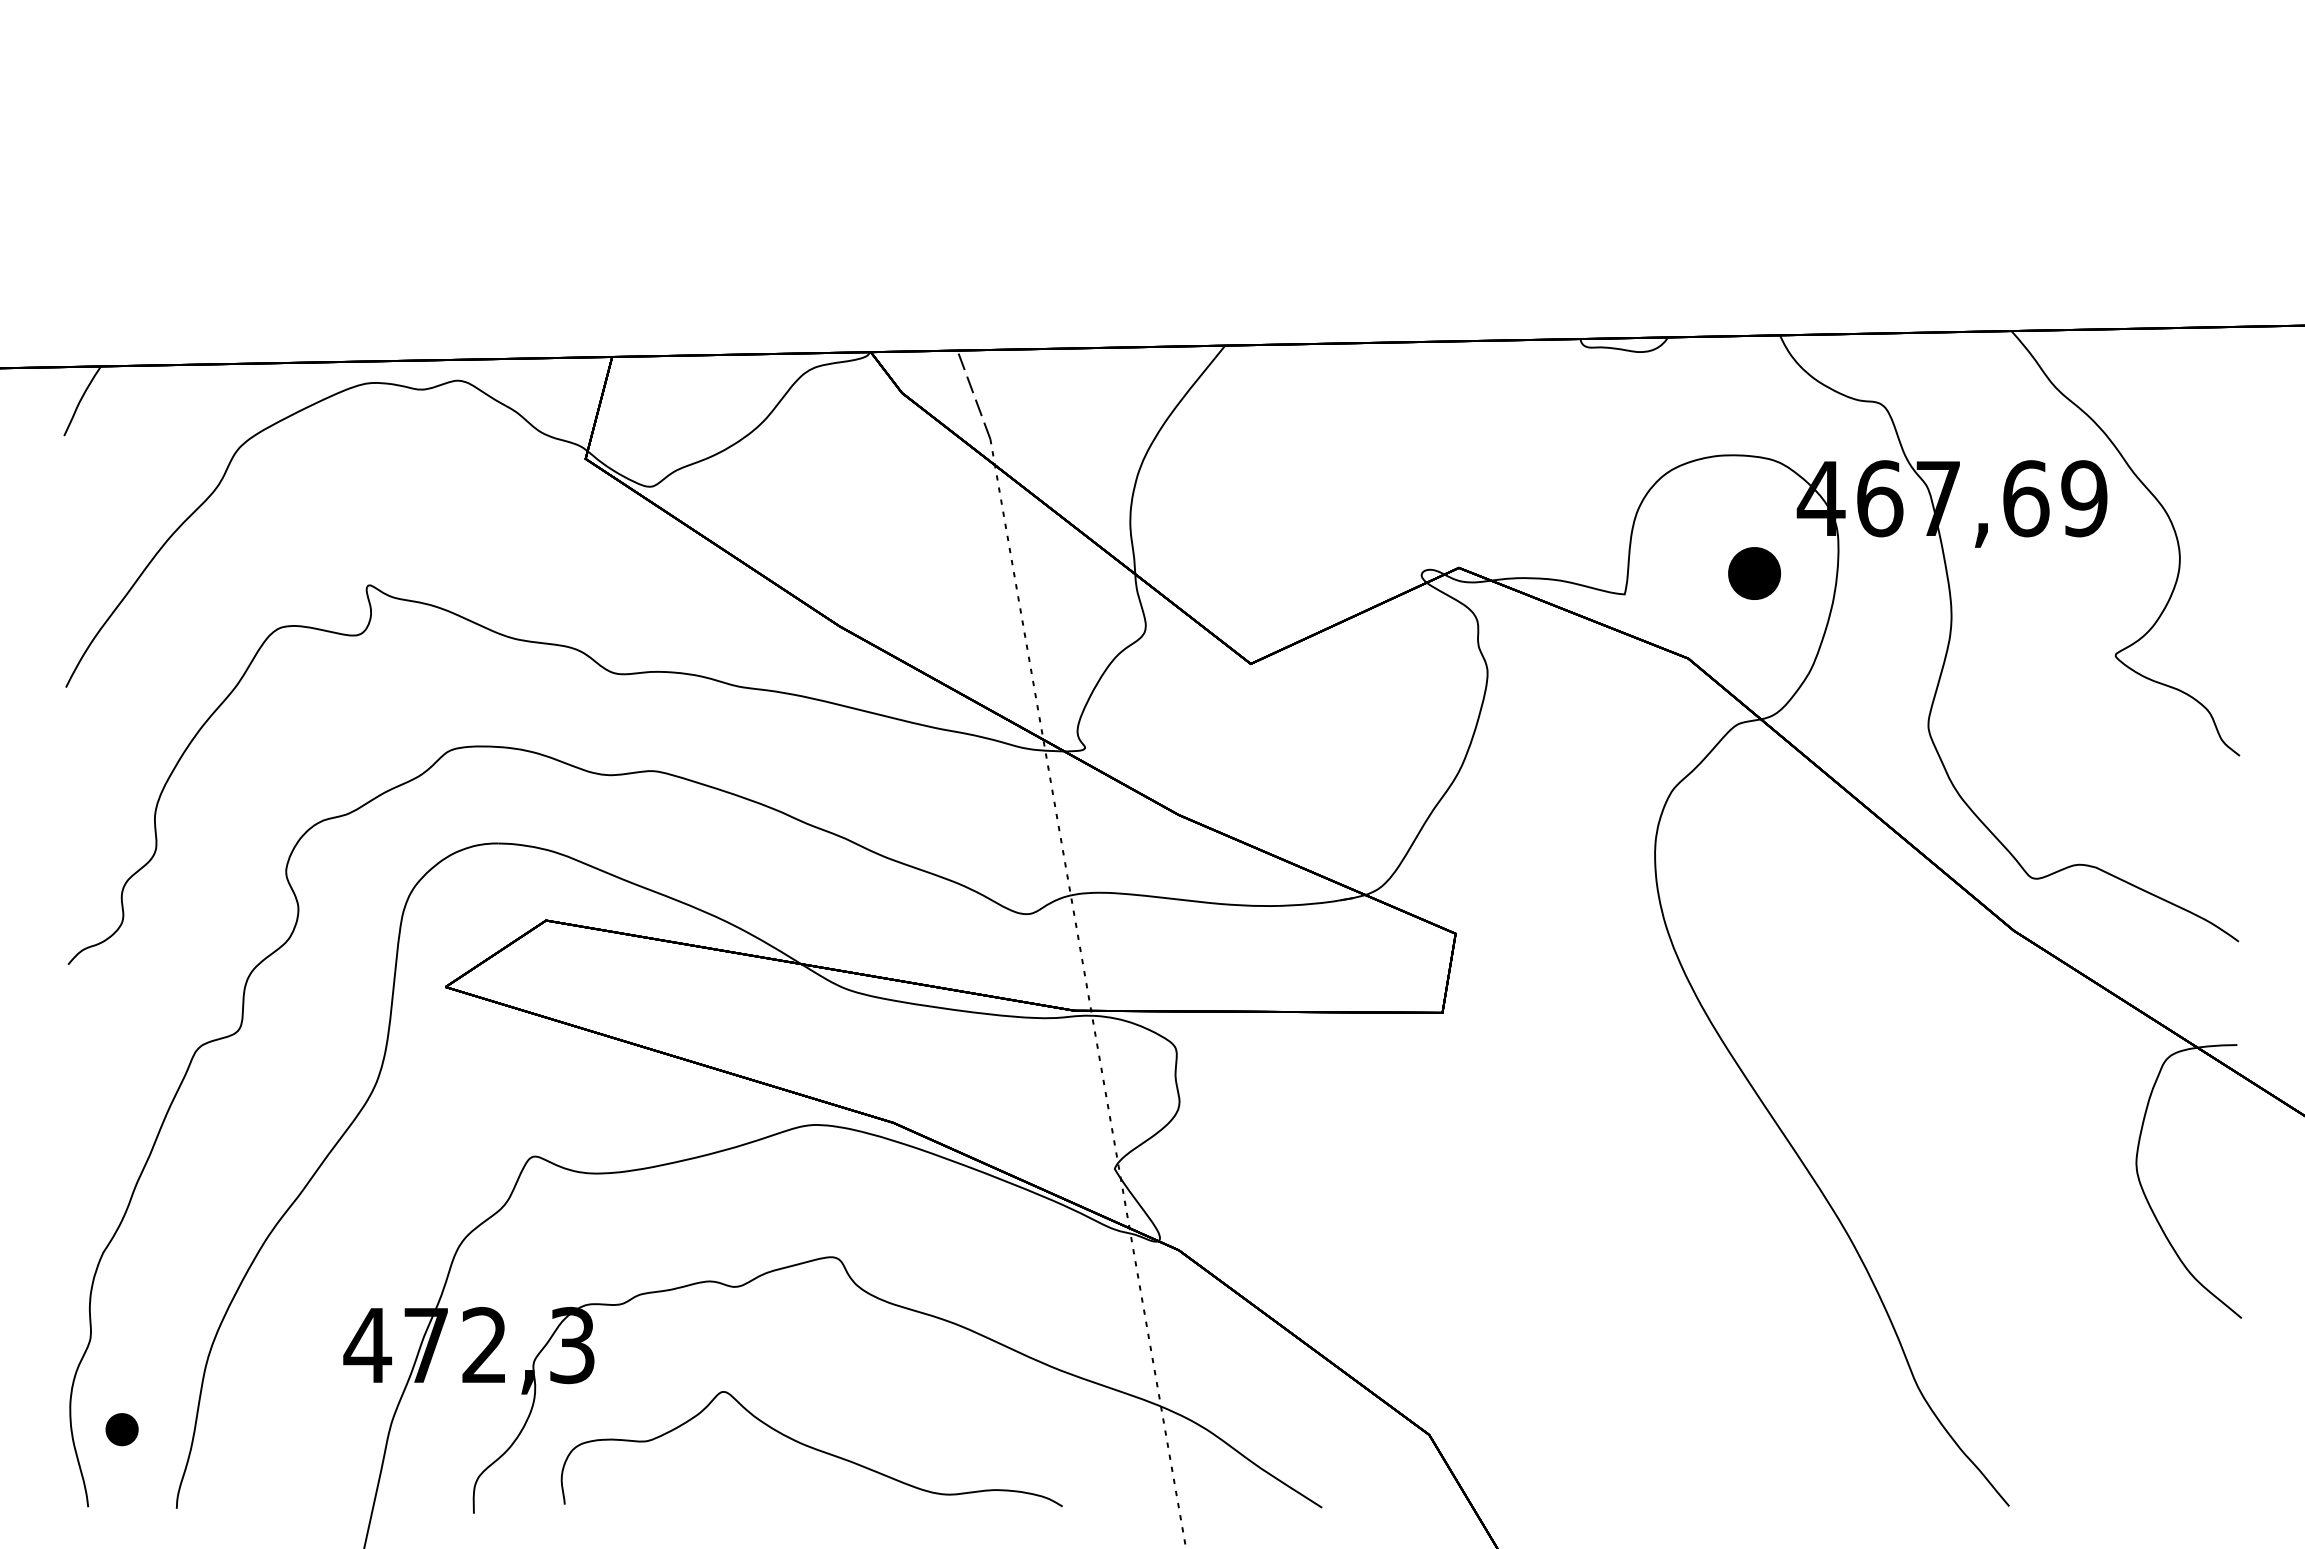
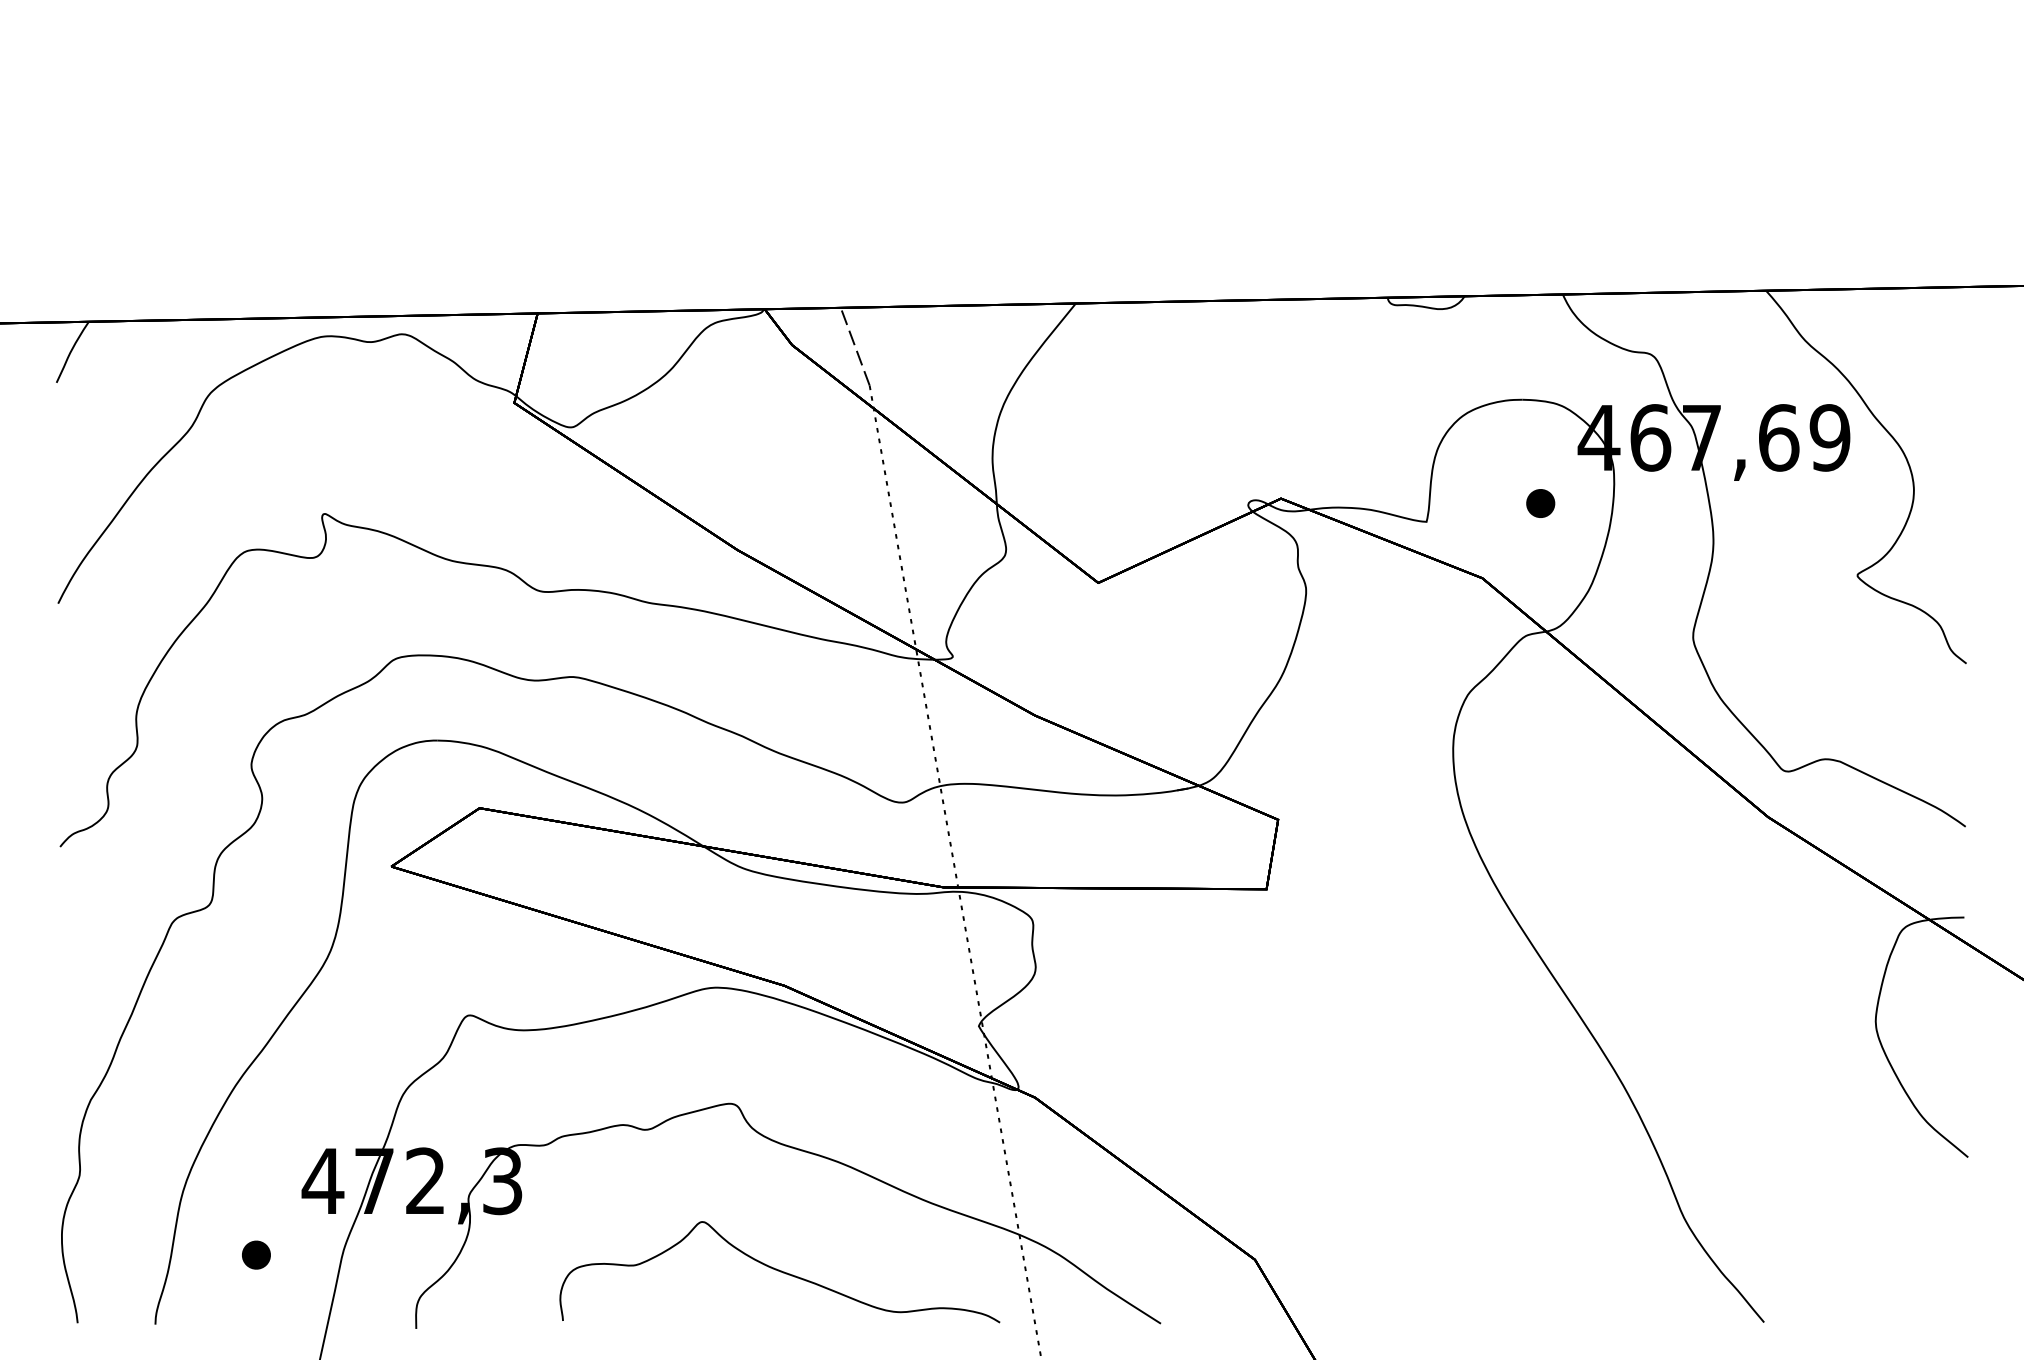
part: (1754, 573) -> (1540, 503), size x0.62
part: (122, 1428) -> (256, 1254), moved
curve: (811, 1448) -> (779, 1271), moved

